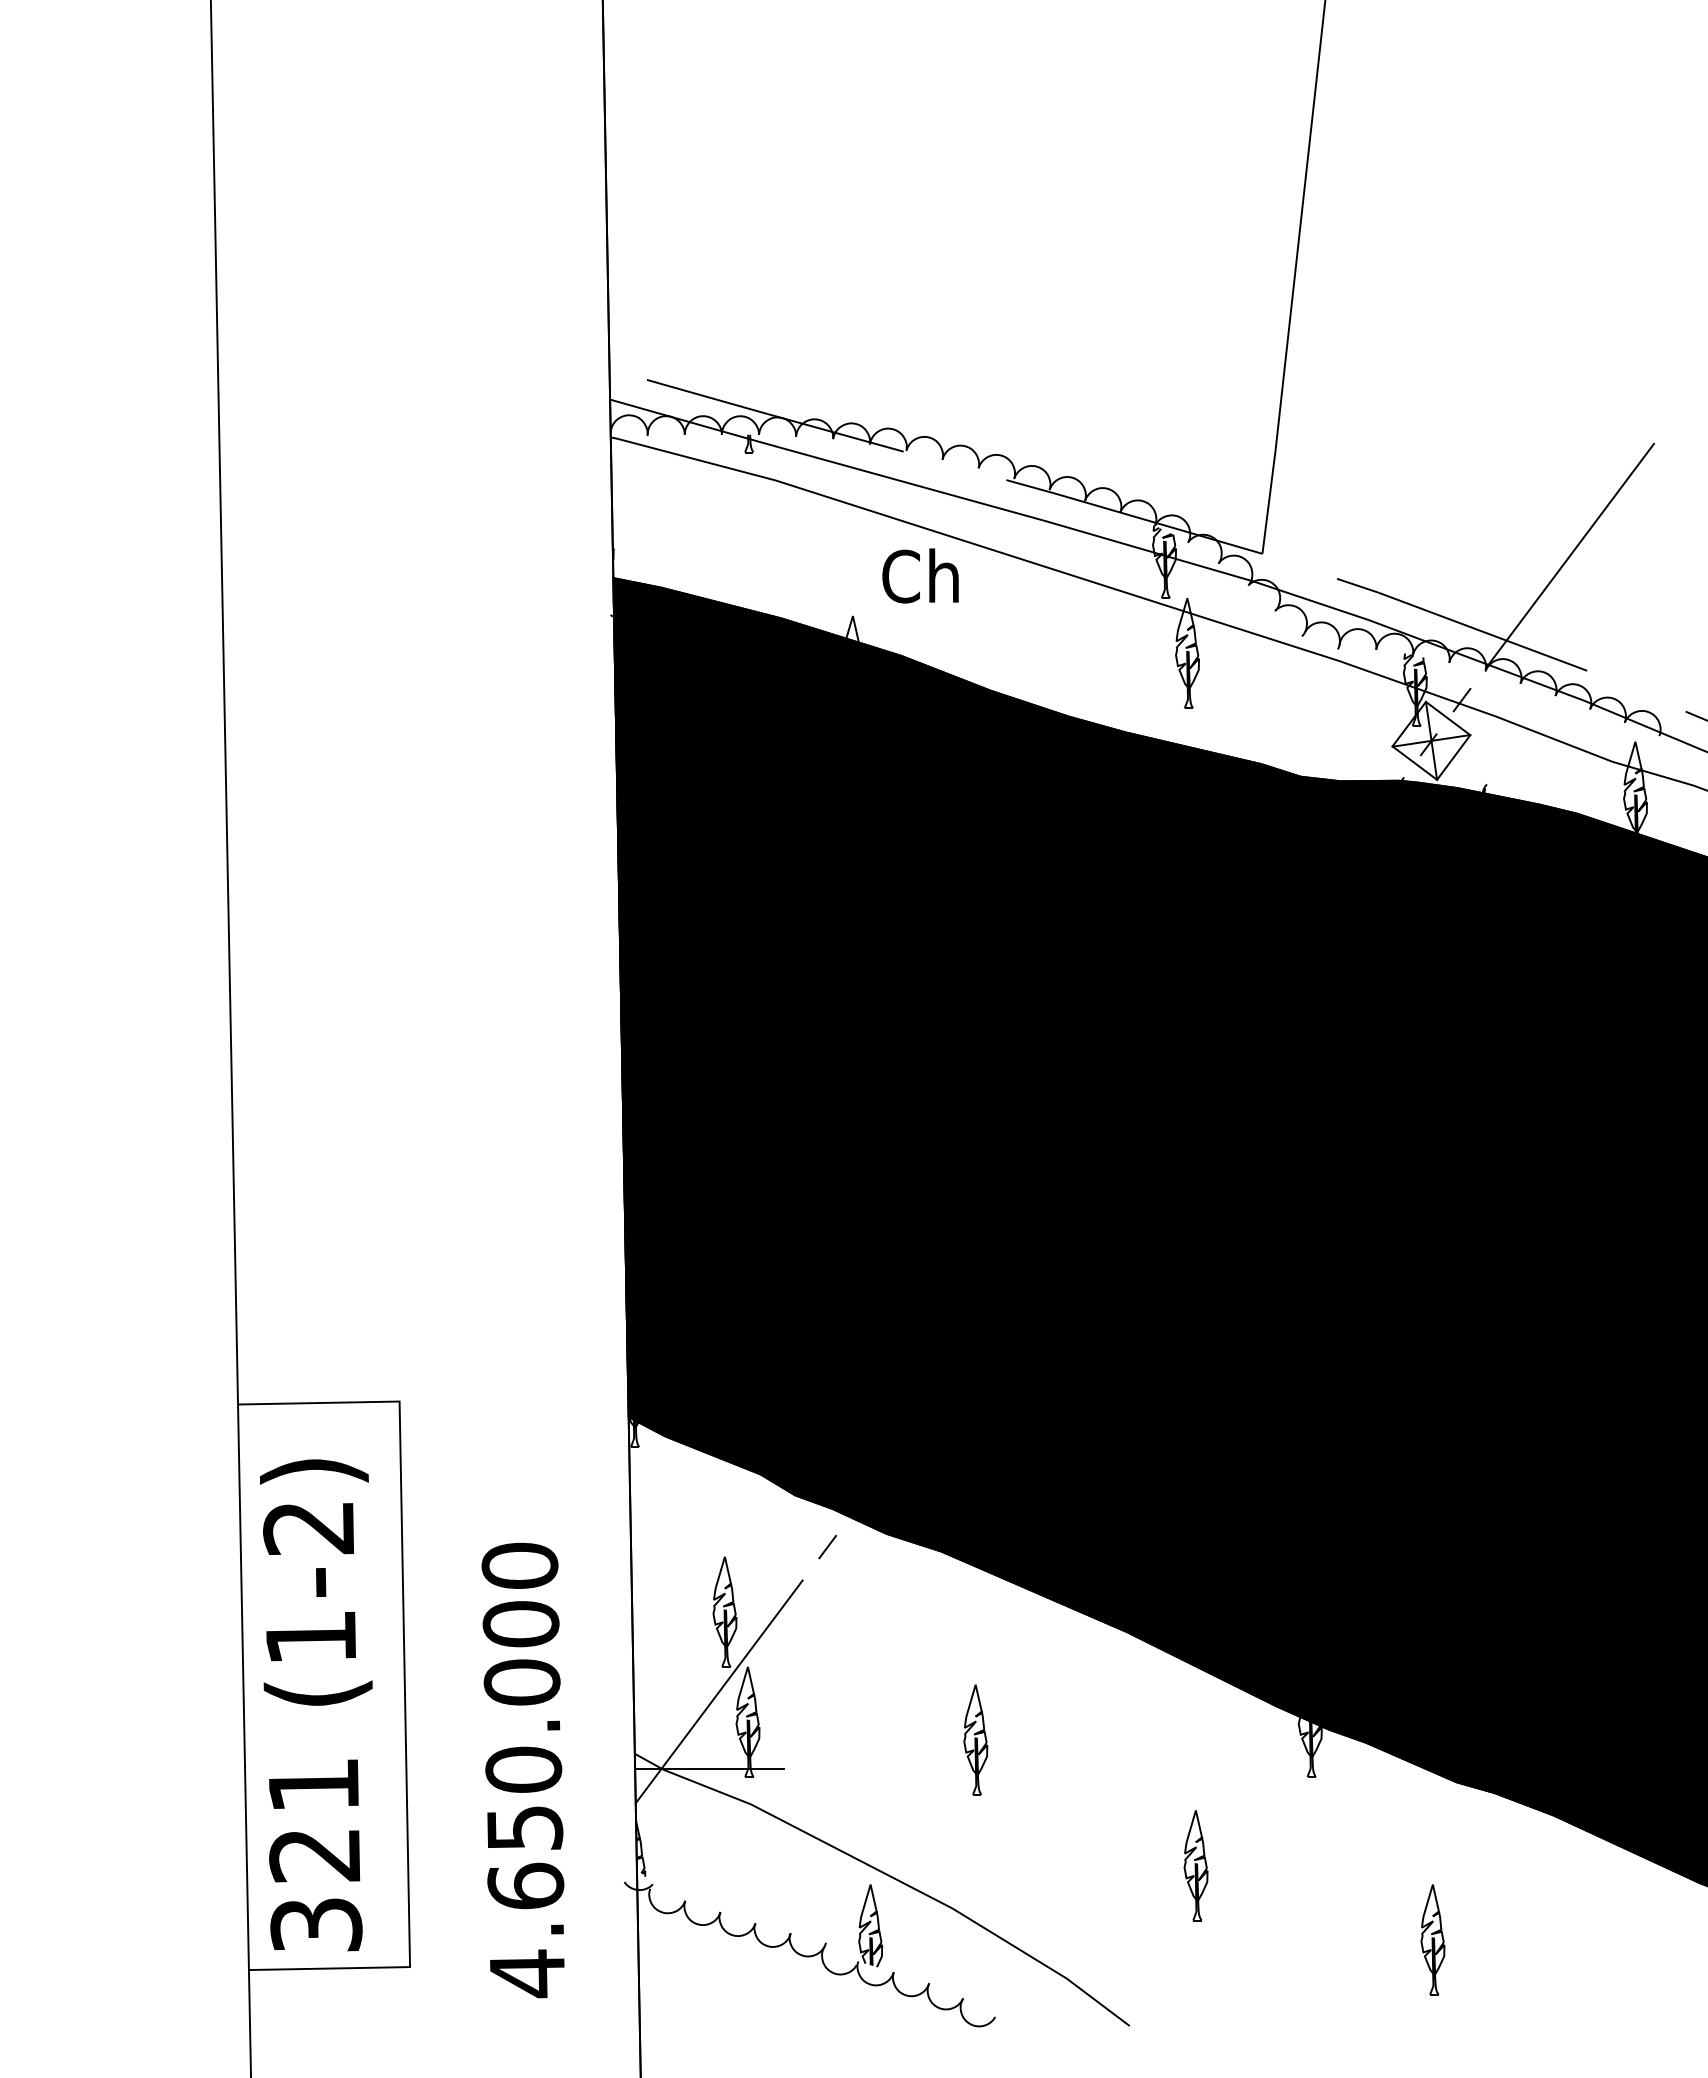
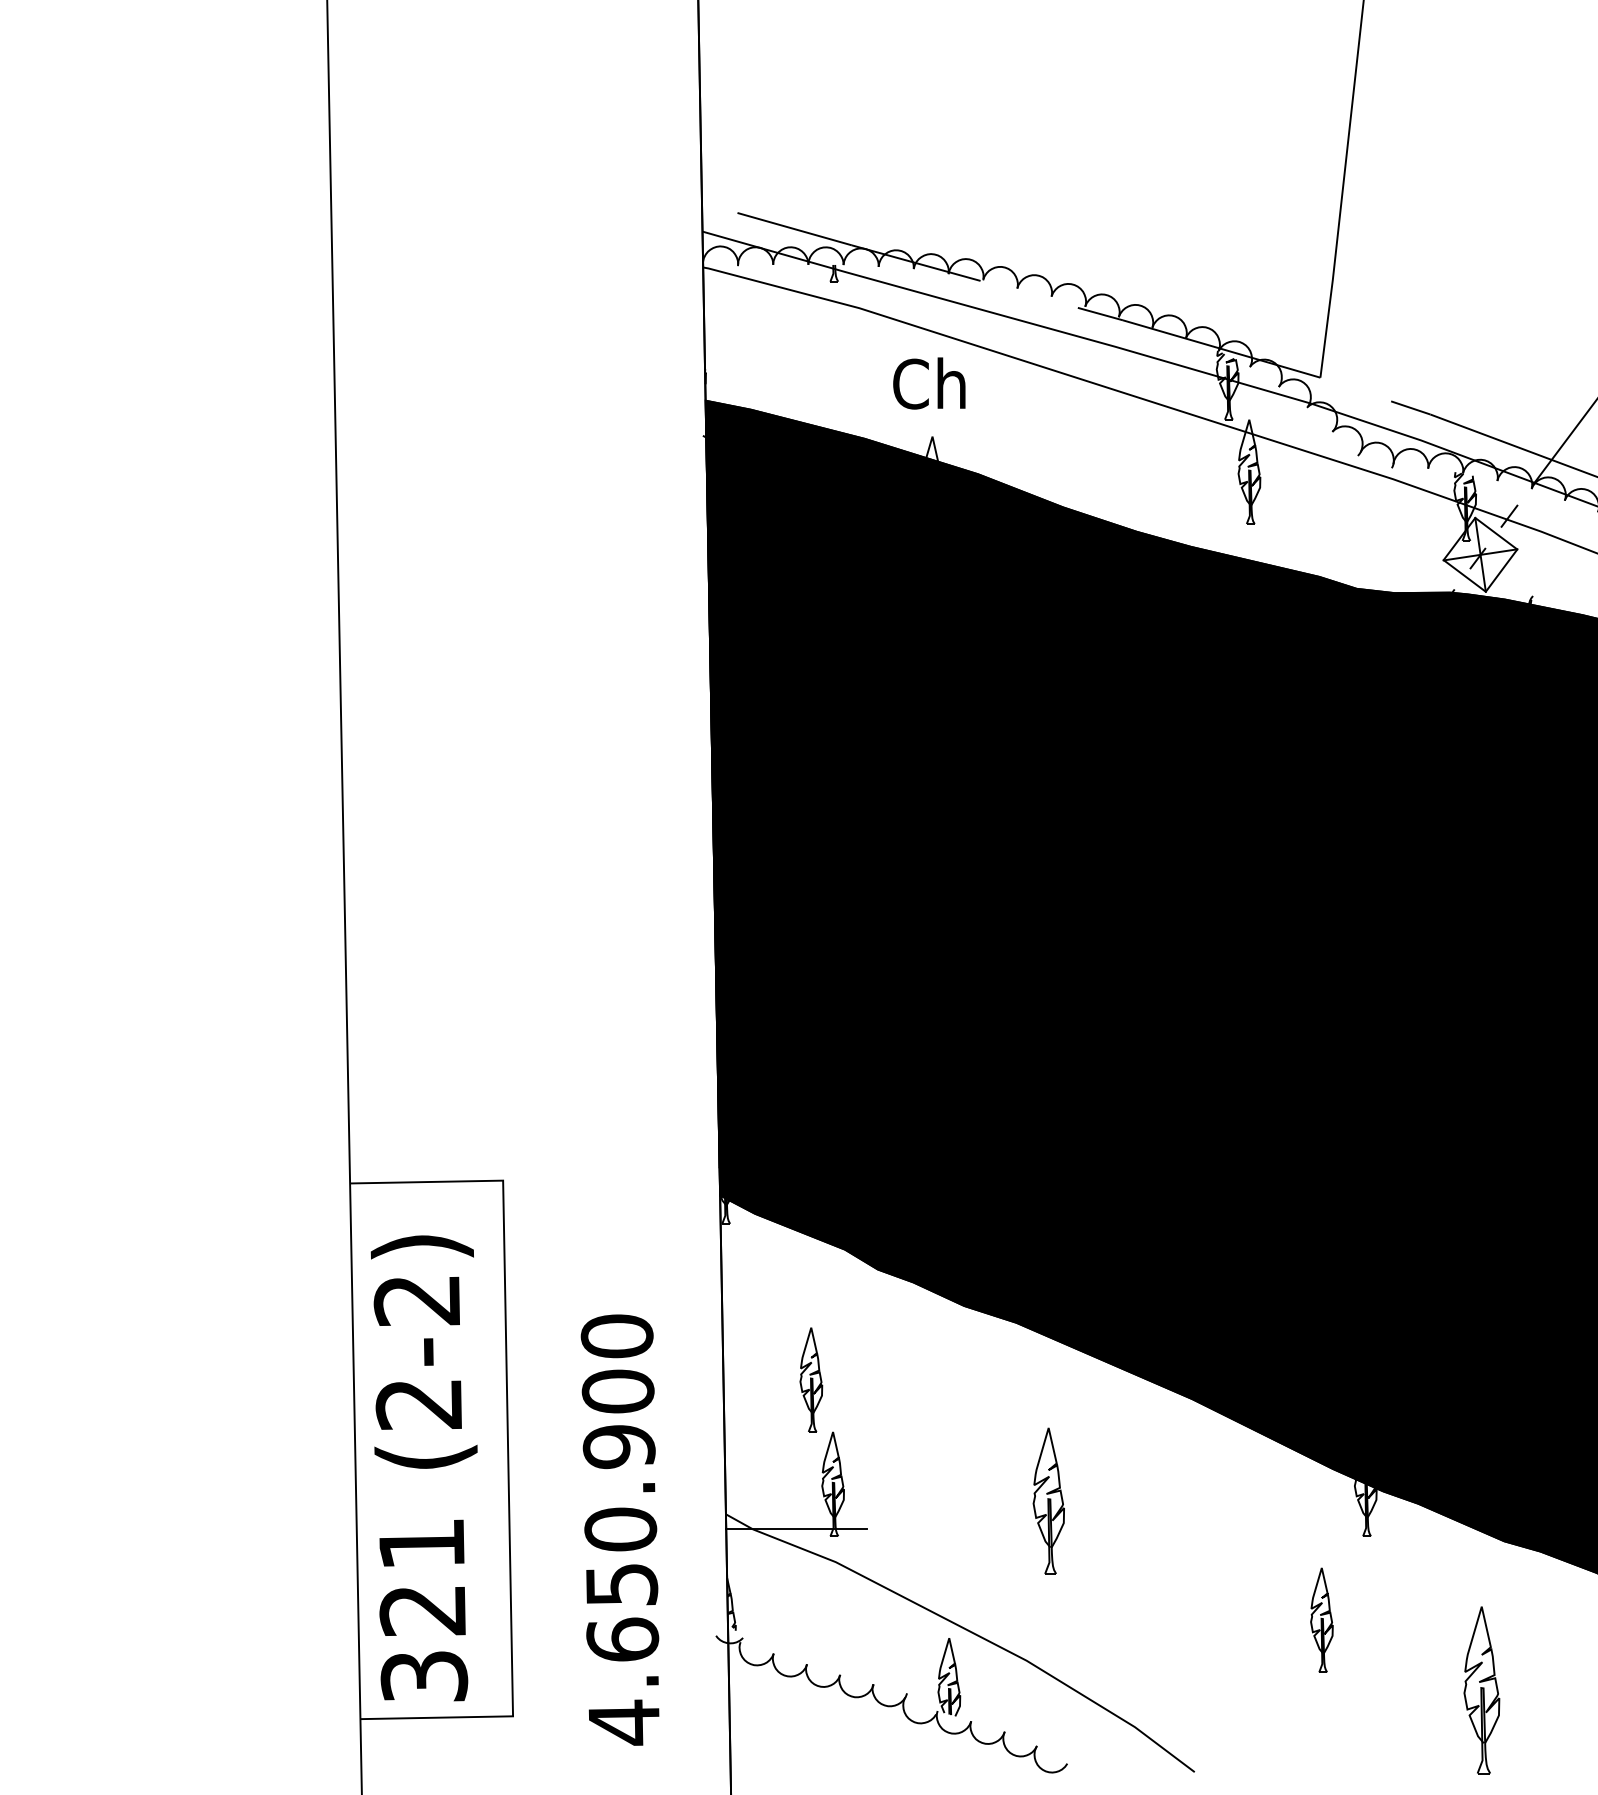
text: (920, 575) -> (929, 383), moved
line: (827, 1546) -> (908, 1317), removed
text: (310, 1637) -> (418, 1404), (1-2) -> (2-2)
text: (521, 1682) -> (618, 1446), 4.650.000 -> 4.650.900
line: (718, 1691) -> (805, 1455), removed
part: (975, 1739) -> (1048, 1500), size x1.4
part: (1195, 1865) -> (1321, 1620), moved
part: (1432, 1939) -> (1481, 1690), size x1.6

